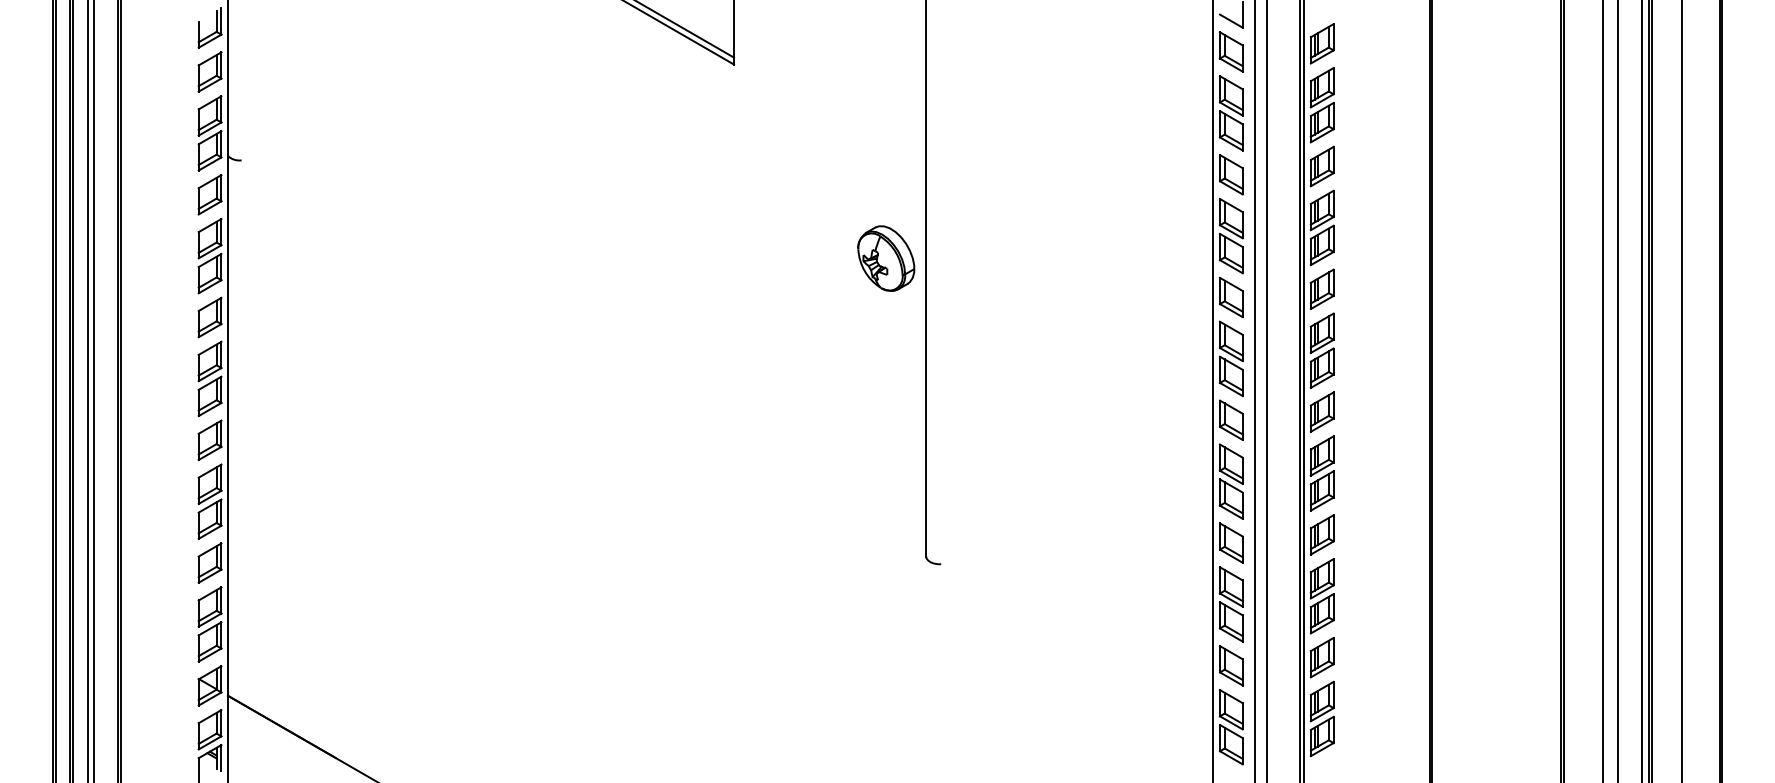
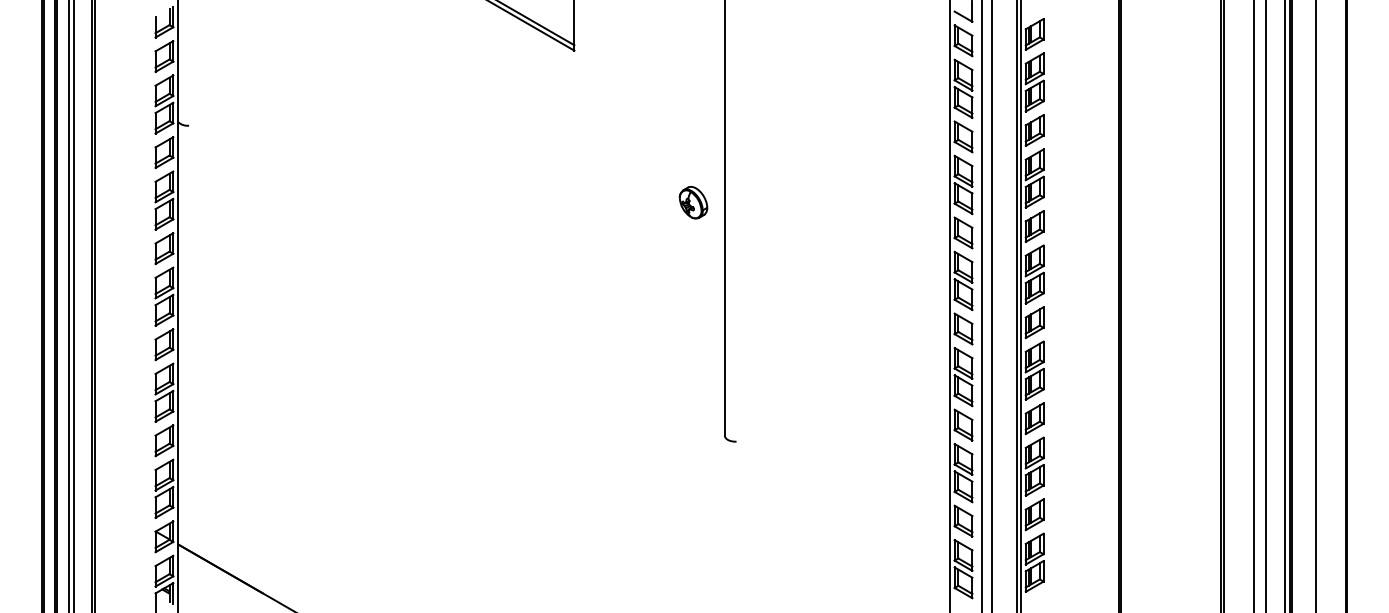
part: (886, 258) -> (693, 202), size x0.62

